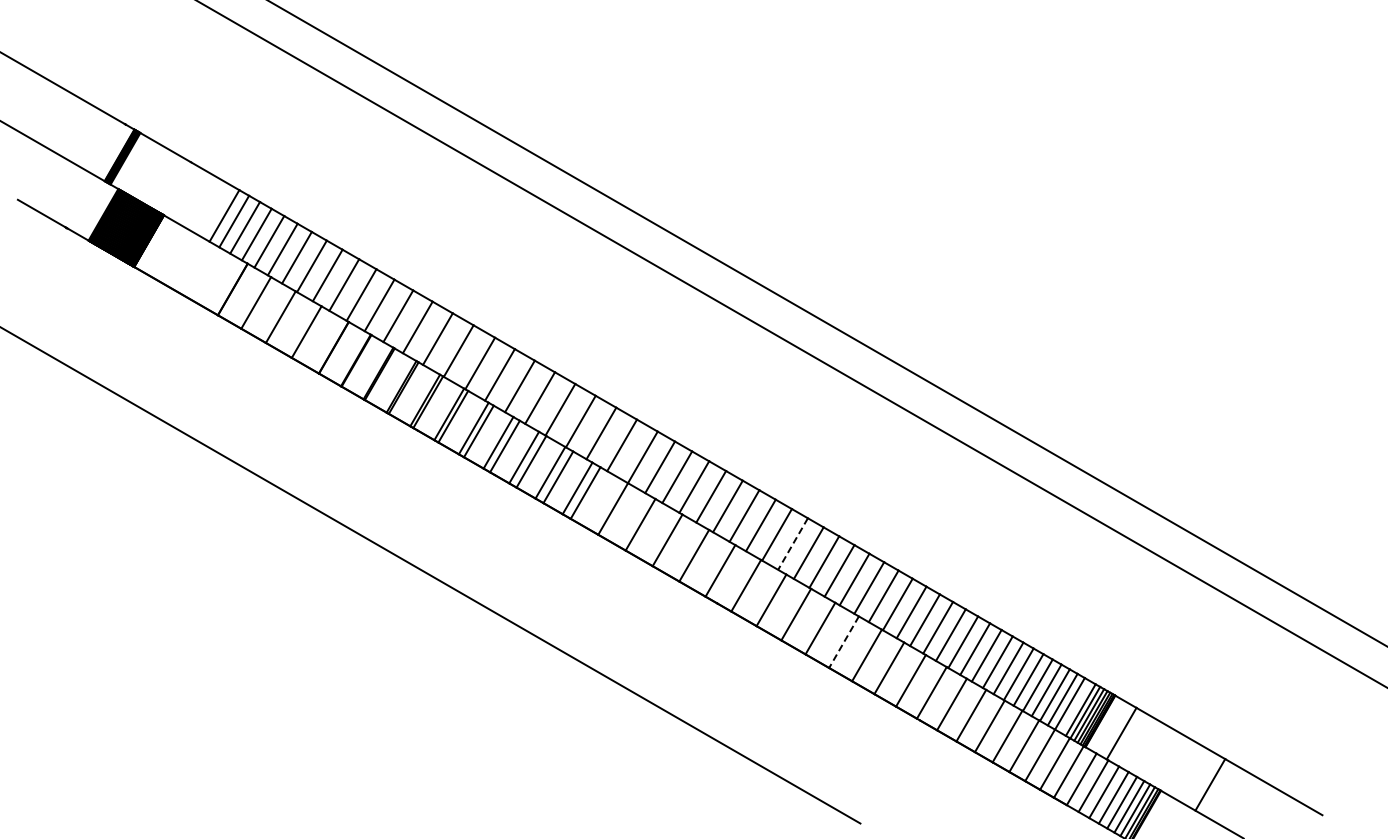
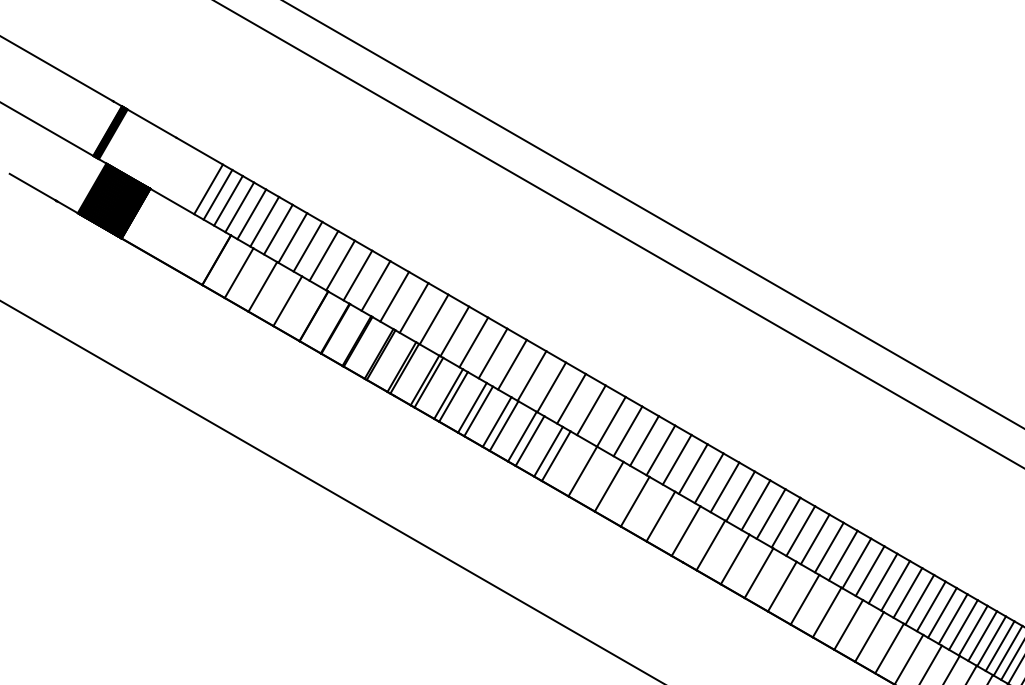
line: (793, 544) -> (756, 505), dashed -> solid
line: (844, 642) -> (805, 600), dashed -> solid

